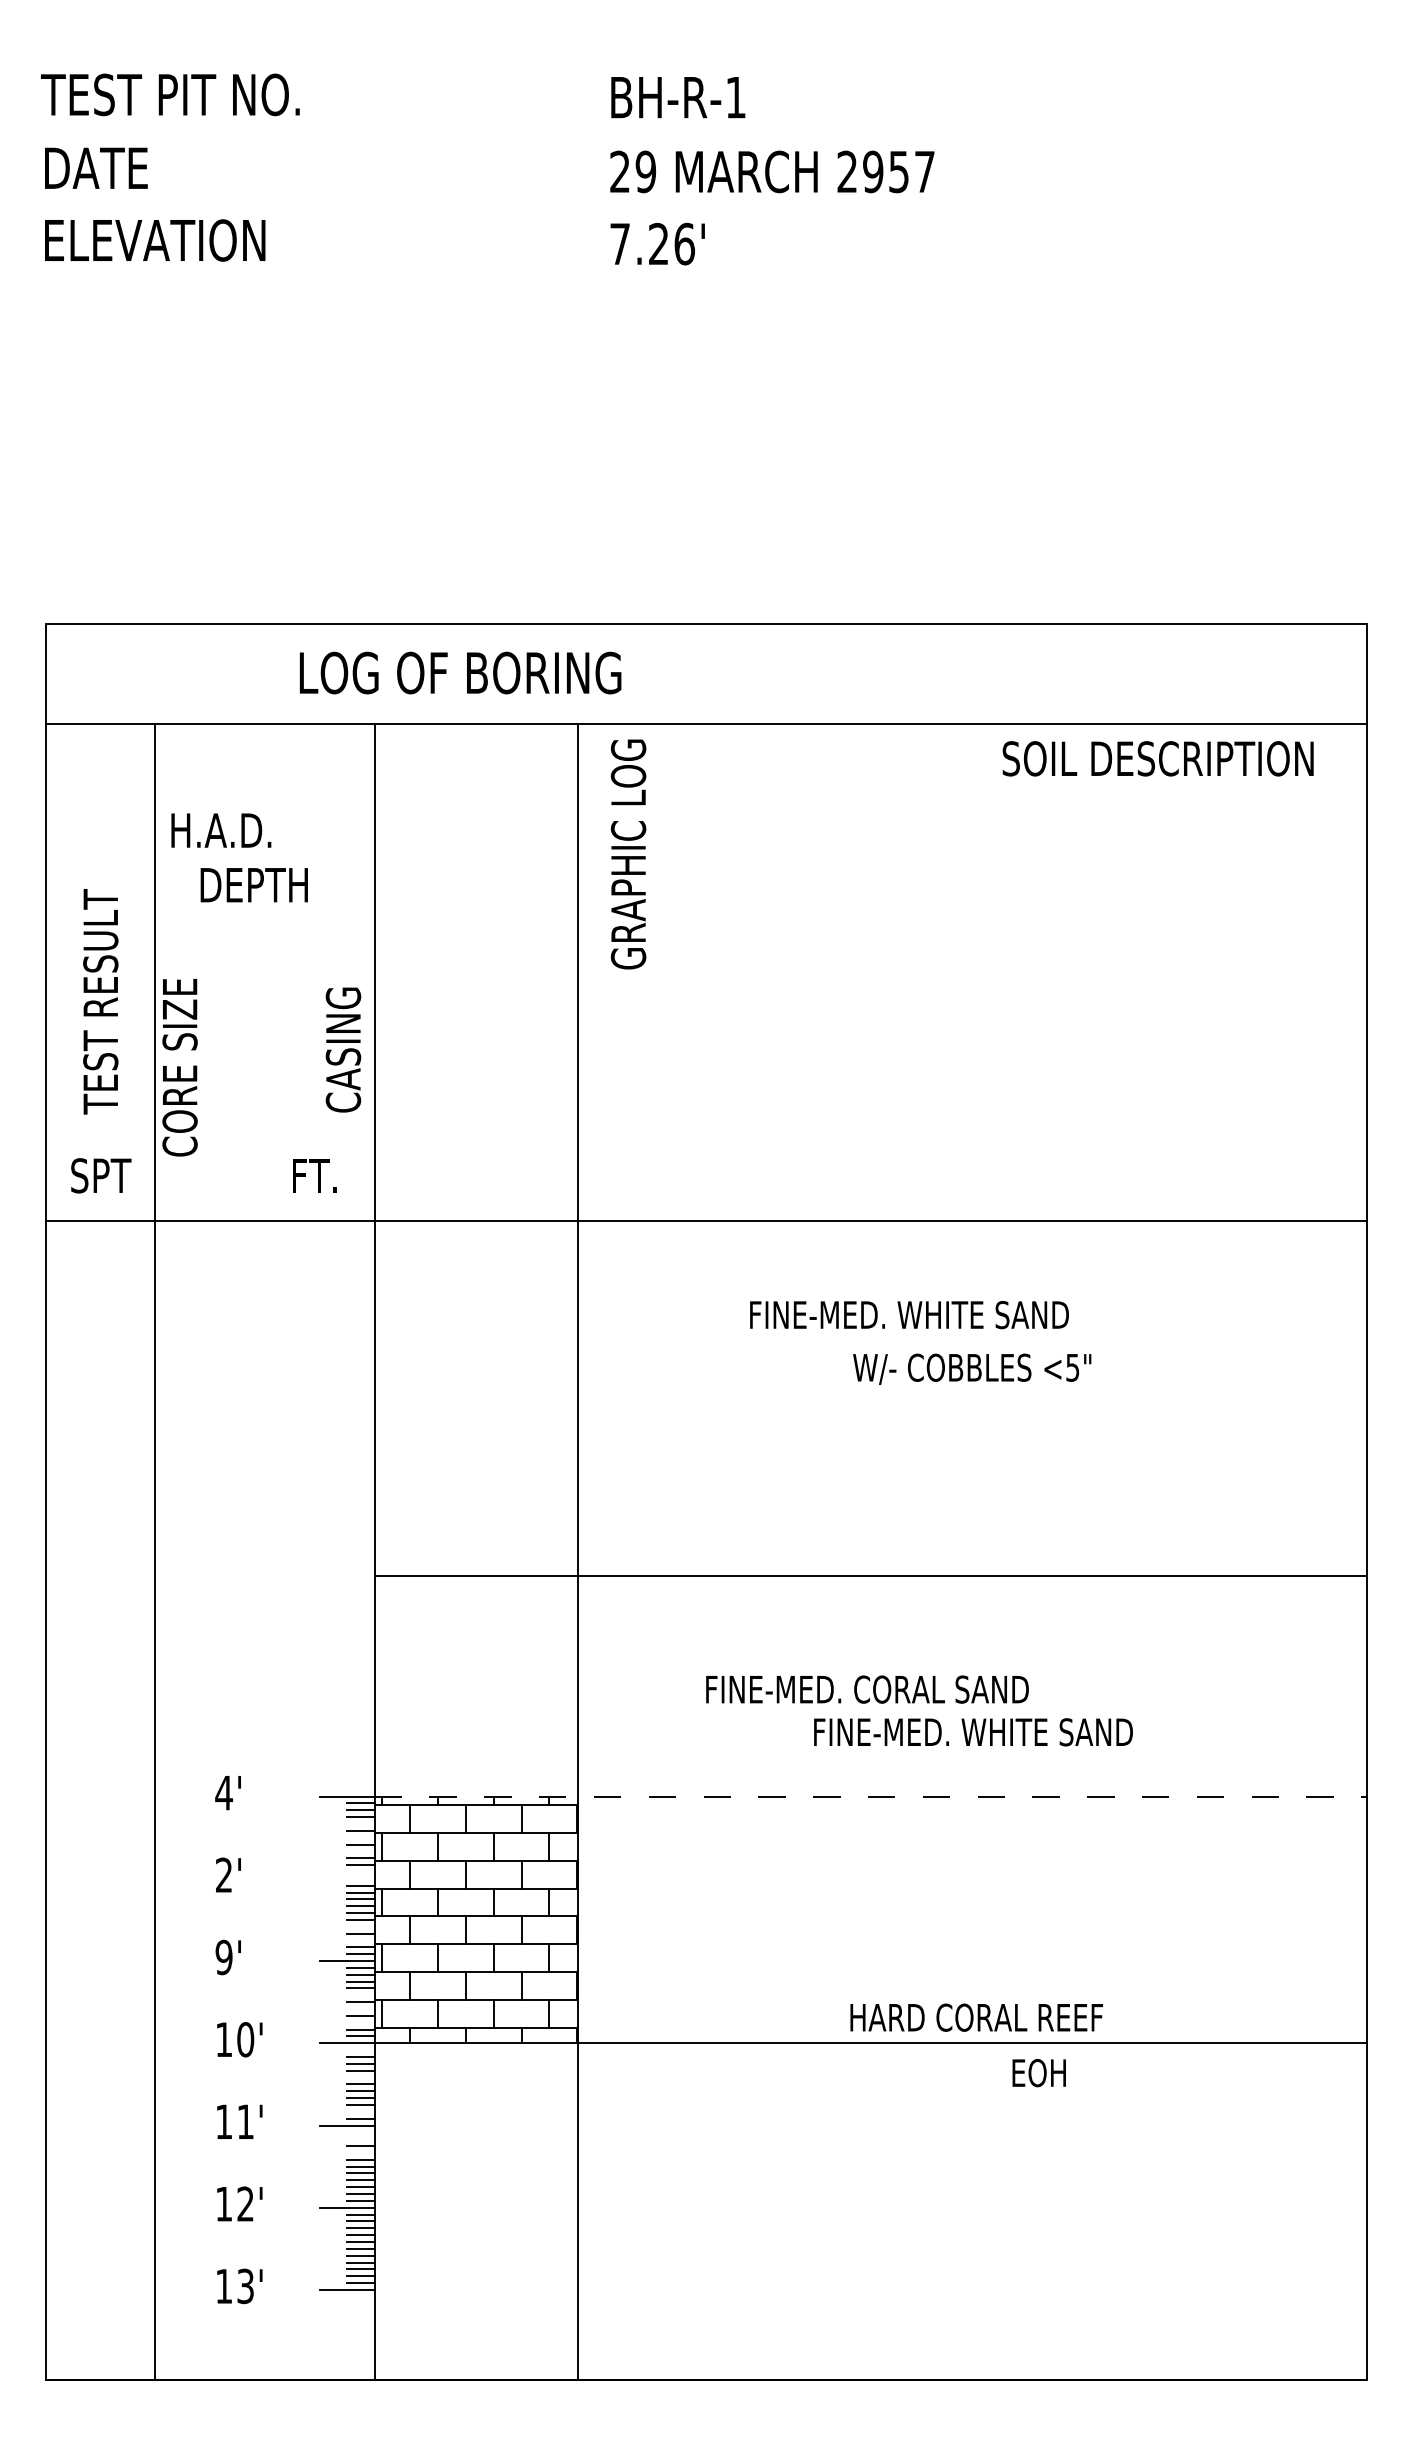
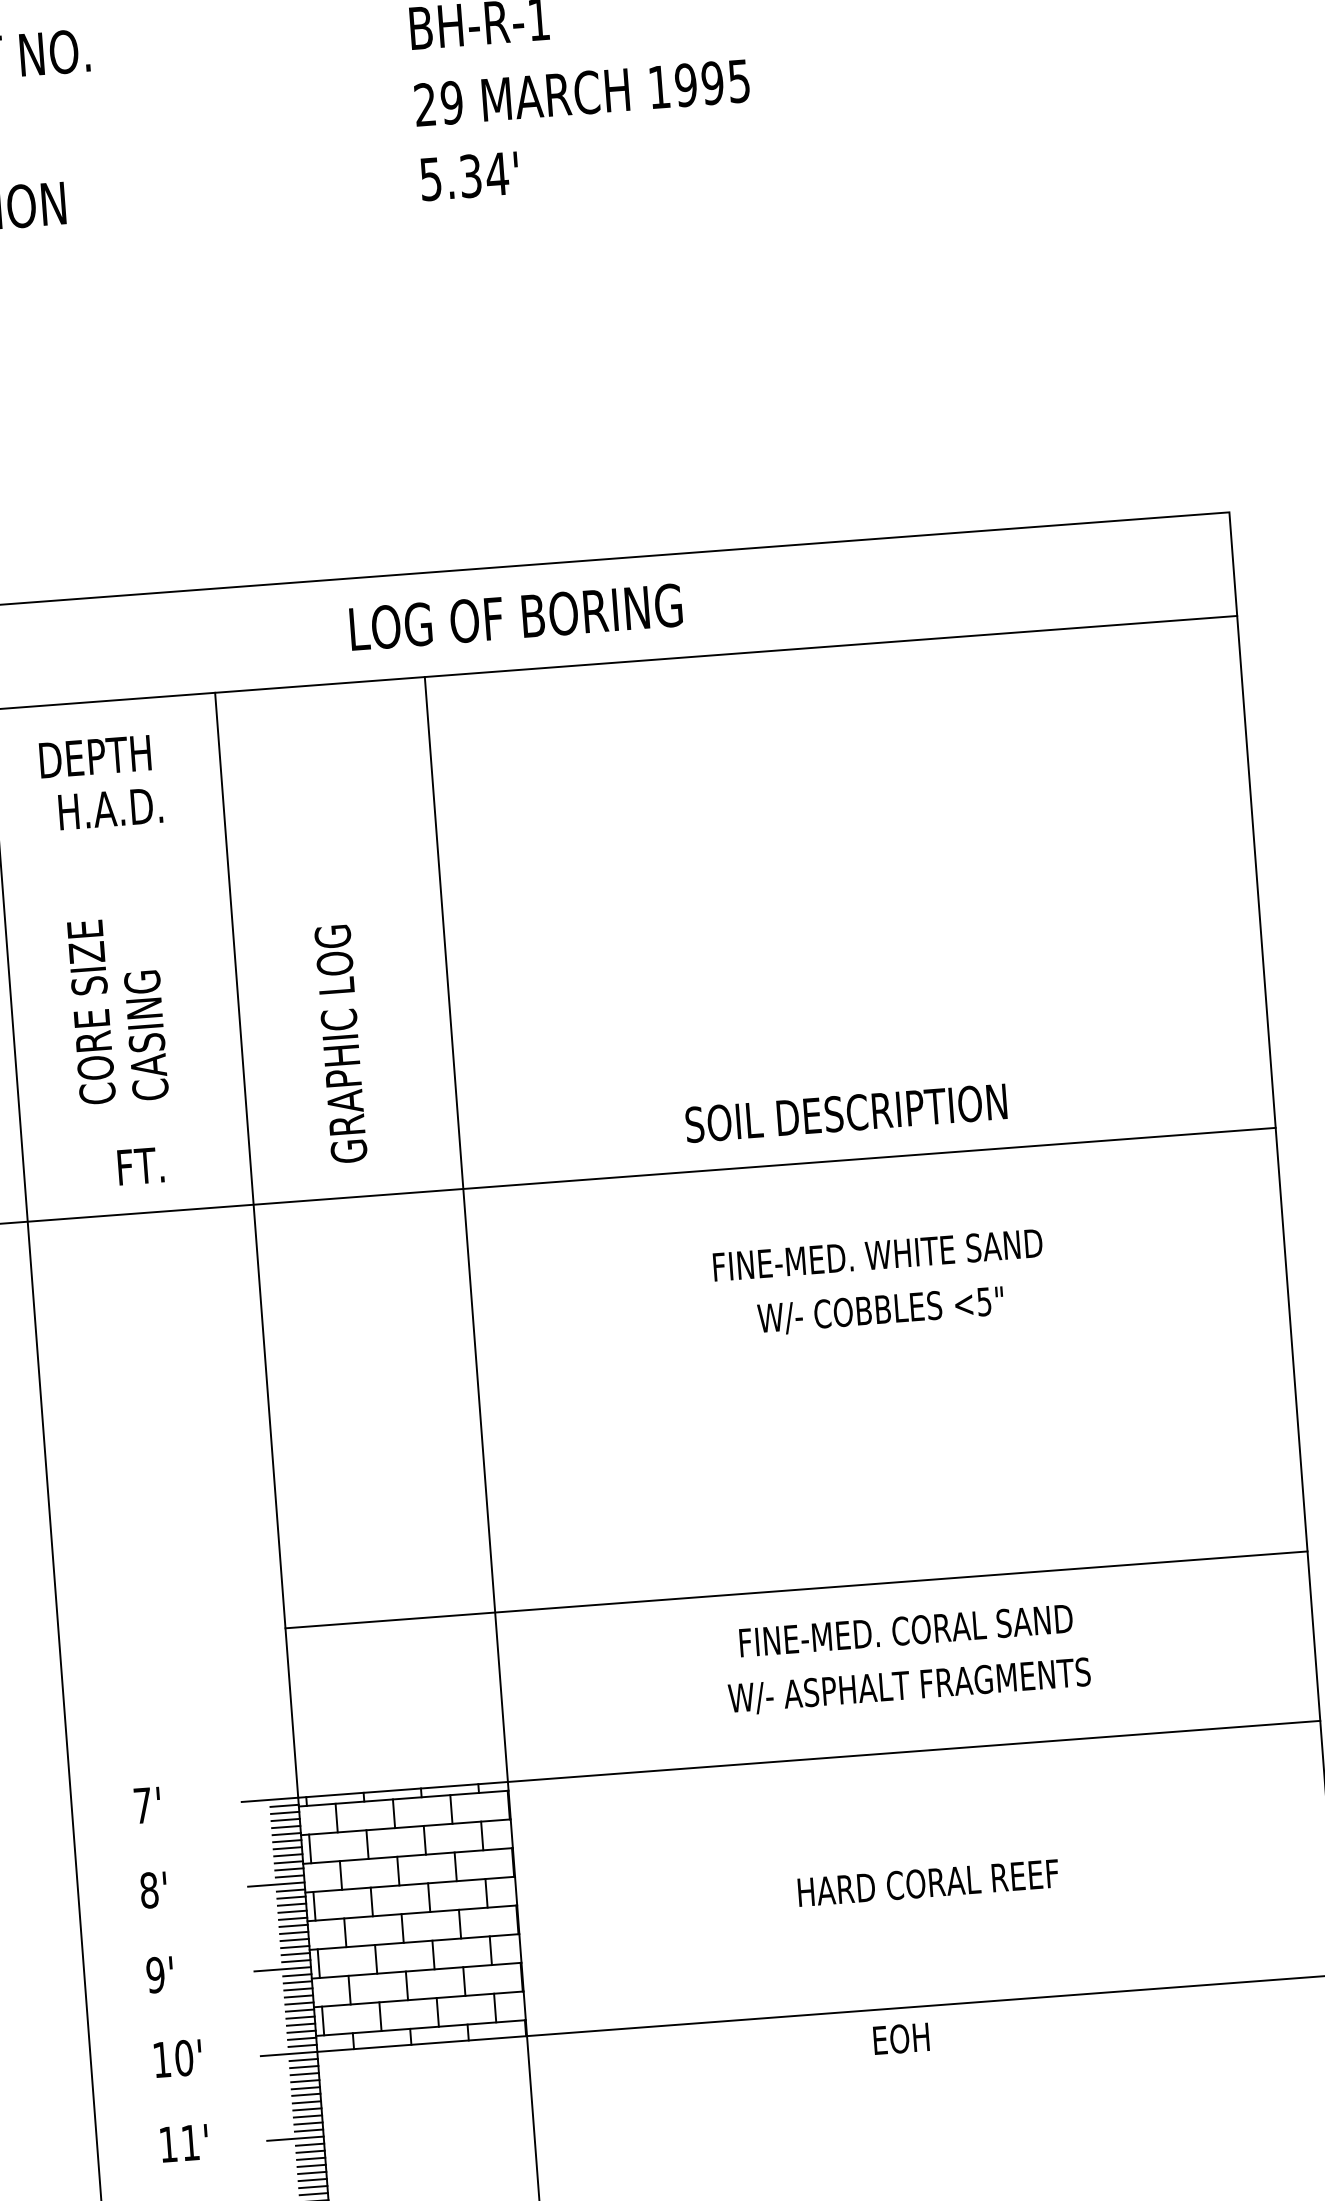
text: (885, 171) -> (698, 83), 2957 -> 1995
text: (652, 243) -> (464, 176), 7.26' -> 5.34'
text: (460, 672) -> (516, 616), moved
text: (1157, 758) -> (845, 1113), moved
text: (221, 830) -> (110, 808), moved
text: (628, 854) -> (340, 1044), moved
text: (253, 885) -> (94, 757), moved
text: (343, 1049) -> (146, 1035), moved
text: (179, 1067) -> (90, 1012), moved
text: (314, 1175) -> (140, 1166), moved
text: (909, 1315) -> (877, 1255), moved
line: (870, 1576) -> (796, 1590), moved
text: (867, 1689) -> (906, 1630), moved
text: (972, 1733) -> (909, 1686), FINE-MED. WHITE SAND -> W/- ASPHALT FRAGMENTS
text: (224, 1793) -> (143, 1806), 4' -> 7'
line: (870, 1796) -> (809, 1759), dashed -> solid
line: (360, 1824) -> (285, 1827), added
line: (360, 1837) -> (286, 1840), added
line: (360, 1851) -> (287, 1855), added
line: (360, 1871) -> (289, 1875), added
text: (223, 1874) -> (148, 1889), 2' -> 8'
line: (346, 1878) -> (275, 1884), added
line: (360, 1926) -> (293, 1932), added
line: (360, 1940) -> (294, 1947), added
line: (360, 1995) -> (299, 2003), added
line: (360, 2009) -> (300, 2018), added
text: (976, 2017) -> (928, 1882), moved
line: (360, 2022) -> (301, 2031), added
line: (360, 2050) -> (303, 2060), added
text: (1038, 2073) -> (900, 2039), moved
line: (360, 2077) -> (305, 2088), added
line: (360, 2111) -> (308, 2123), added
line: (360, 2132) -> (309, 2144), added
line: (360, 2139) -> (310, 2152), added
line: (360, 2152) -> (311, 2165), added

